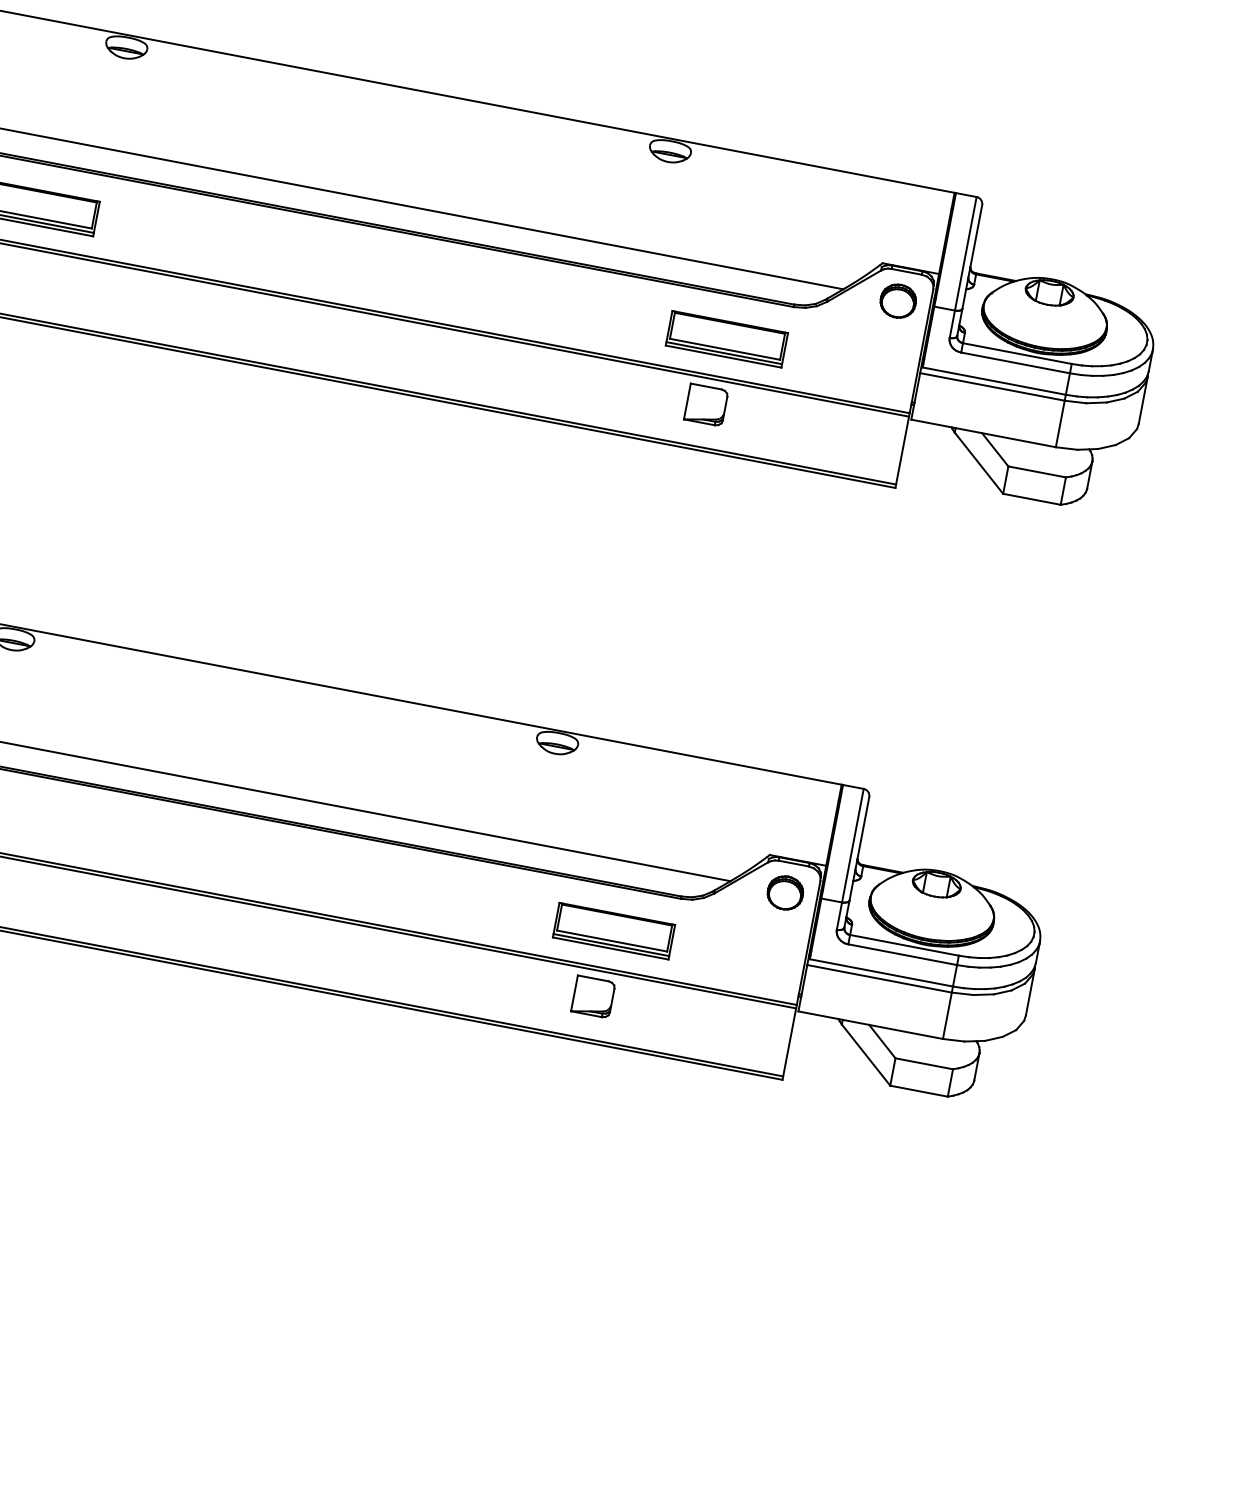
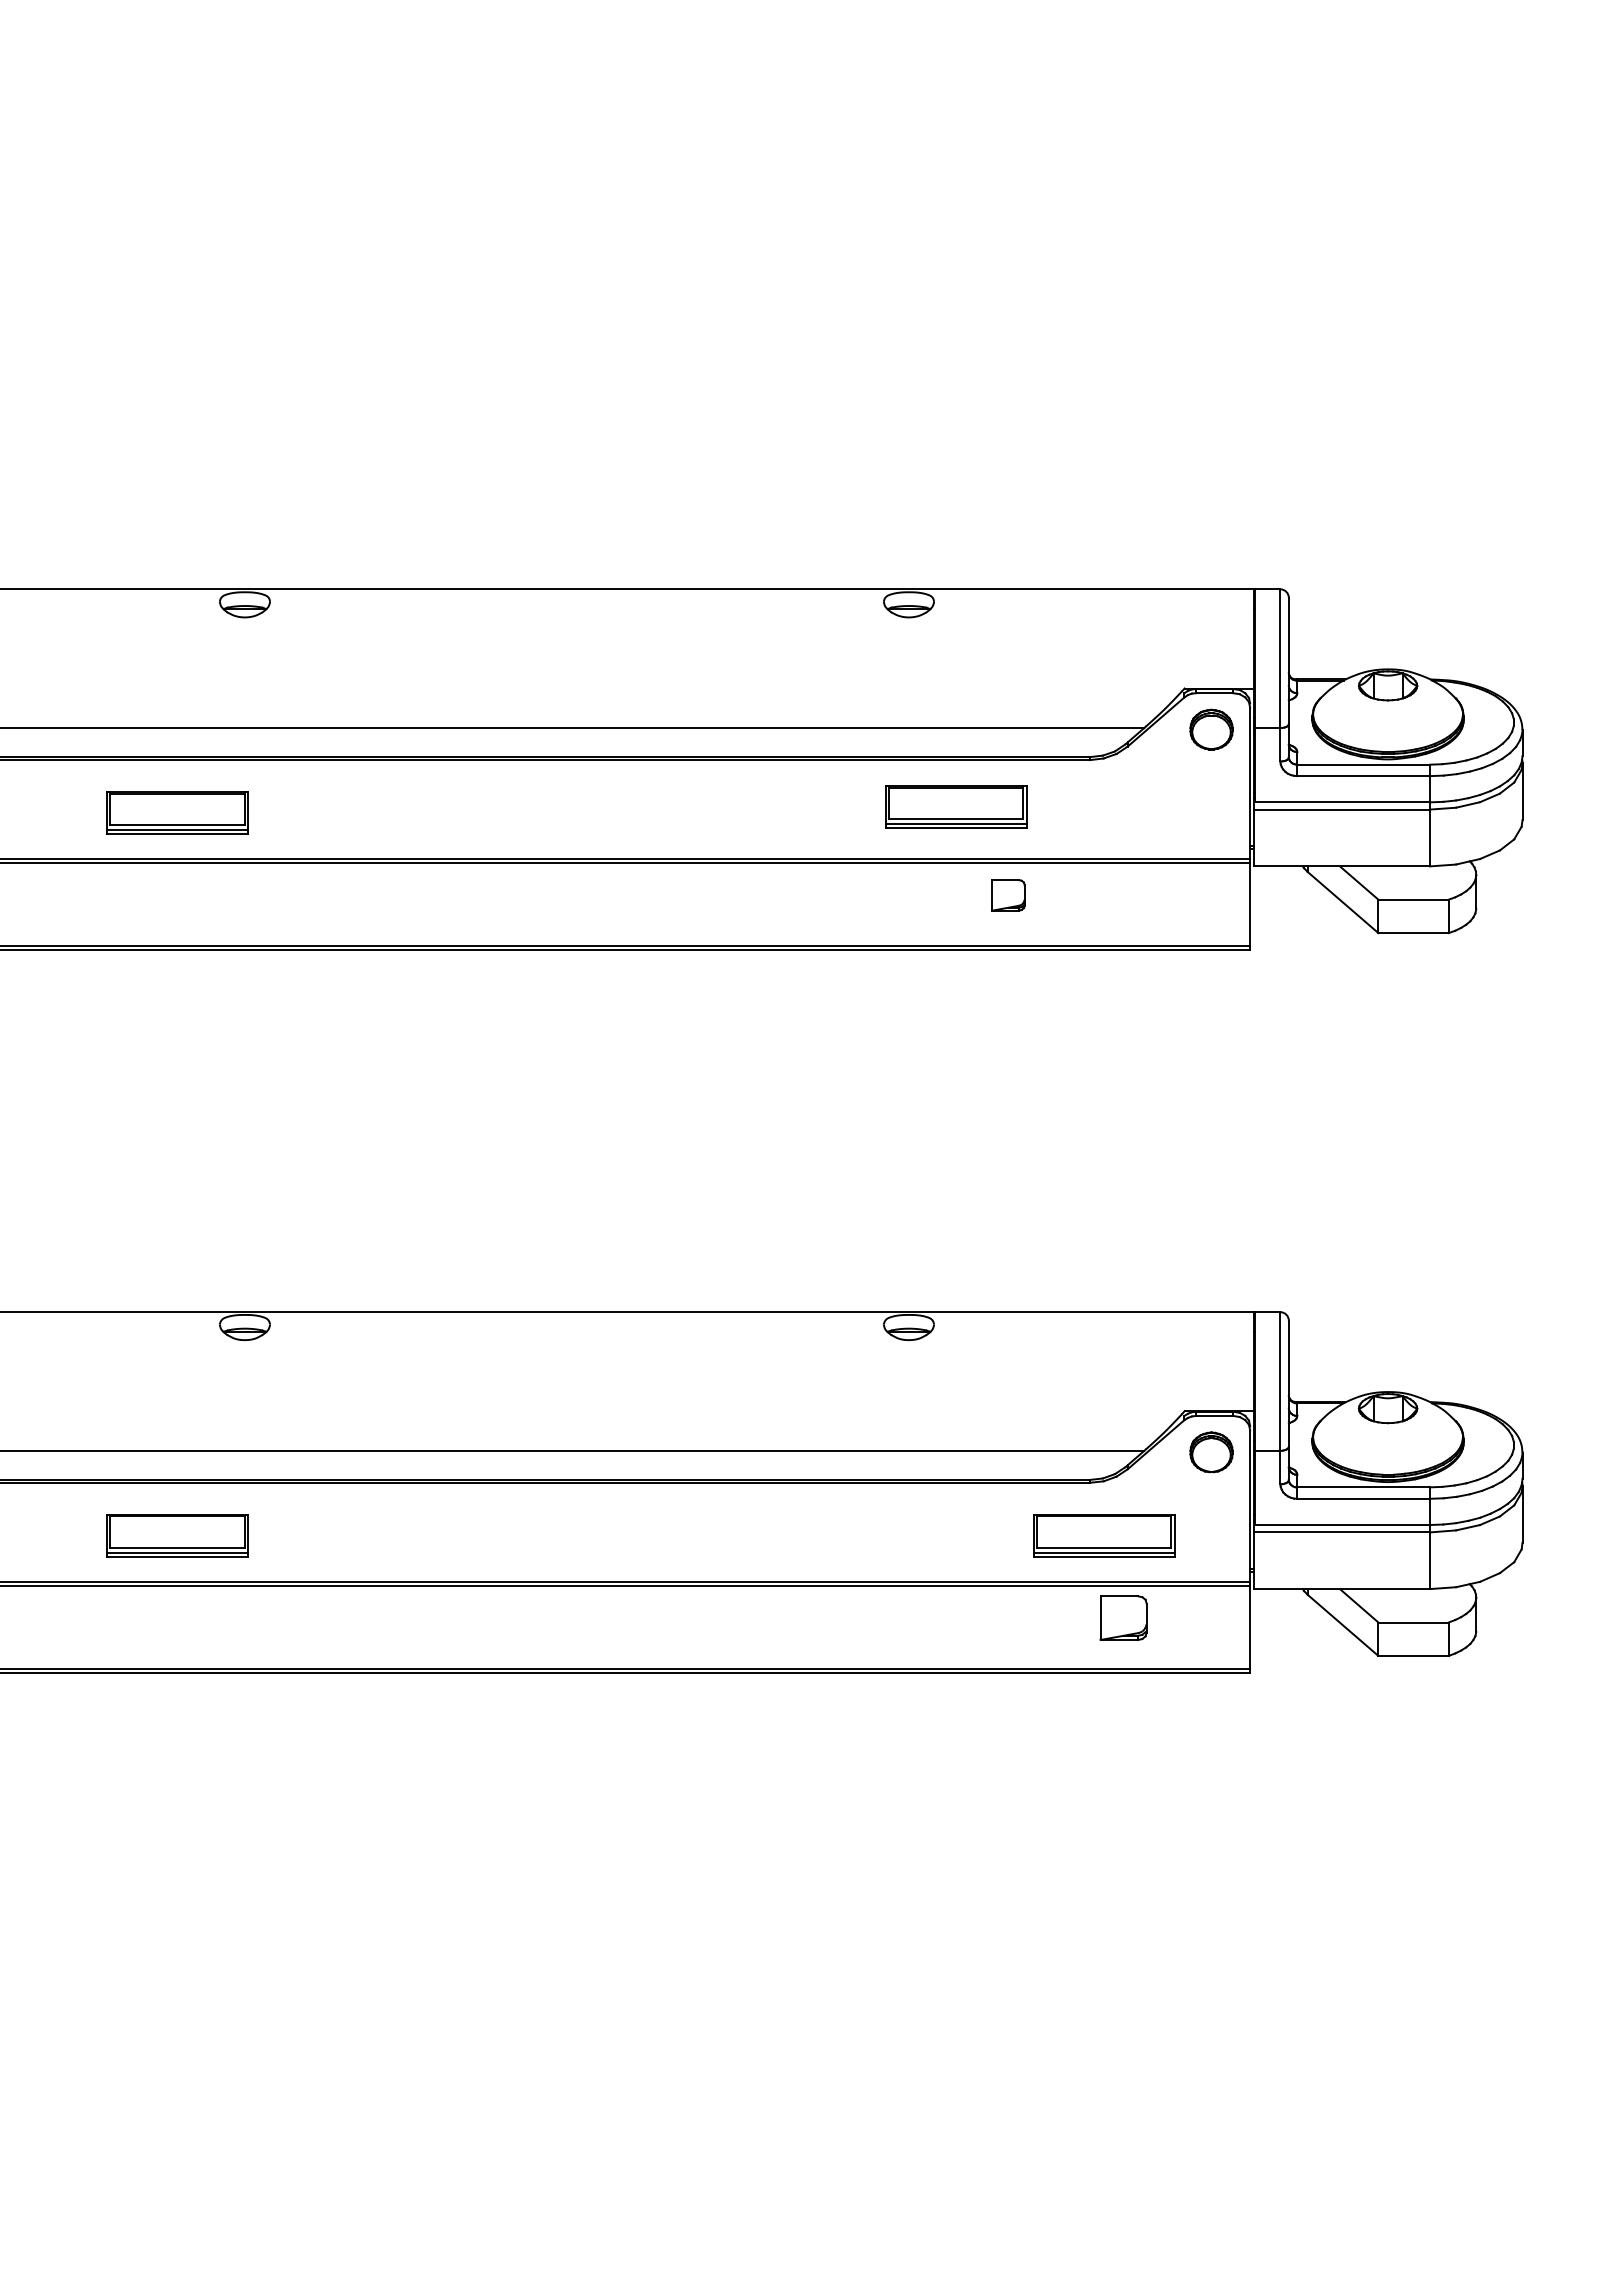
part: (727, 338) -> (956, 806), moved
part: (706, 405) -> (1008, 895), size x0.7
part: (614, 930) -> (1104, 1535), moved
part: (593, 996) -> (1123, 1617), moved

